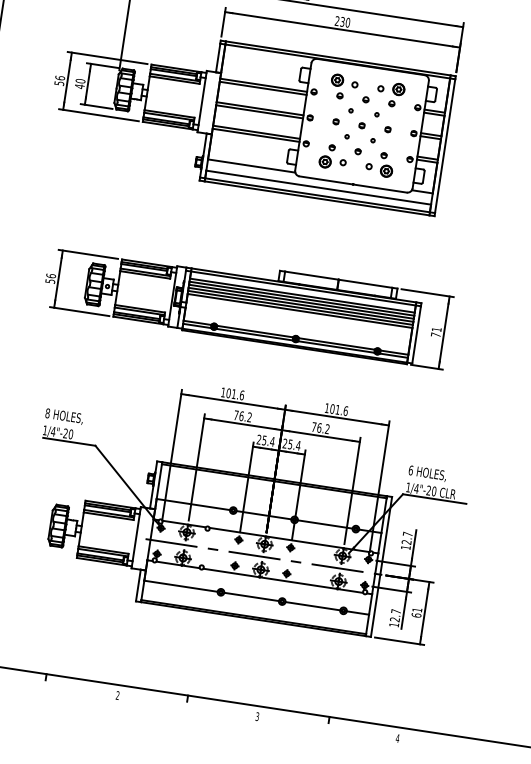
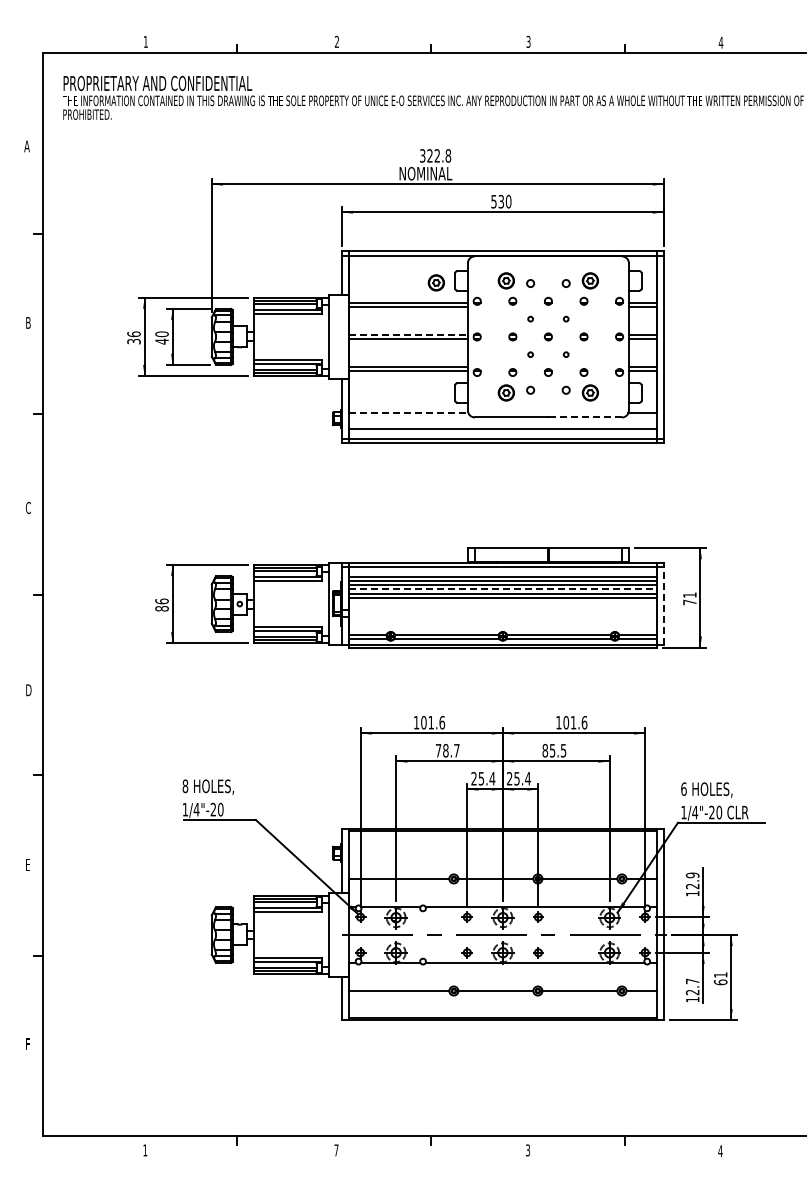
text: (336, 20) -> (493, 201), 230 -> 530
part: (285, 73) -> (435, 282), added
text: (58, 83) -> (133, 341), 56 -> 36
line: (260, 108) -> (408, 334), solid -> dashed
line: (251, 166) -> (408, 413), solid -> dashed
line: (380, 188) -> (585, 417), solid -> dashed
text: (49, 281) -> (161, 608), 56 -> 86
line: (301, 304) -> (503, 589), solid -> dashed
line: (416, 334) -> (663, 605), solid -> dashed
text: (245, 416) -> (451, 750), 76.2 -> 78.7
text: (320, 428) -> (554, 750), 76.2 -> 85.5
text: (407, 534) -> (692, 875), 12.7 -> 12.9
text: (117, 695) -> (336, 1150), 2 -> 7

